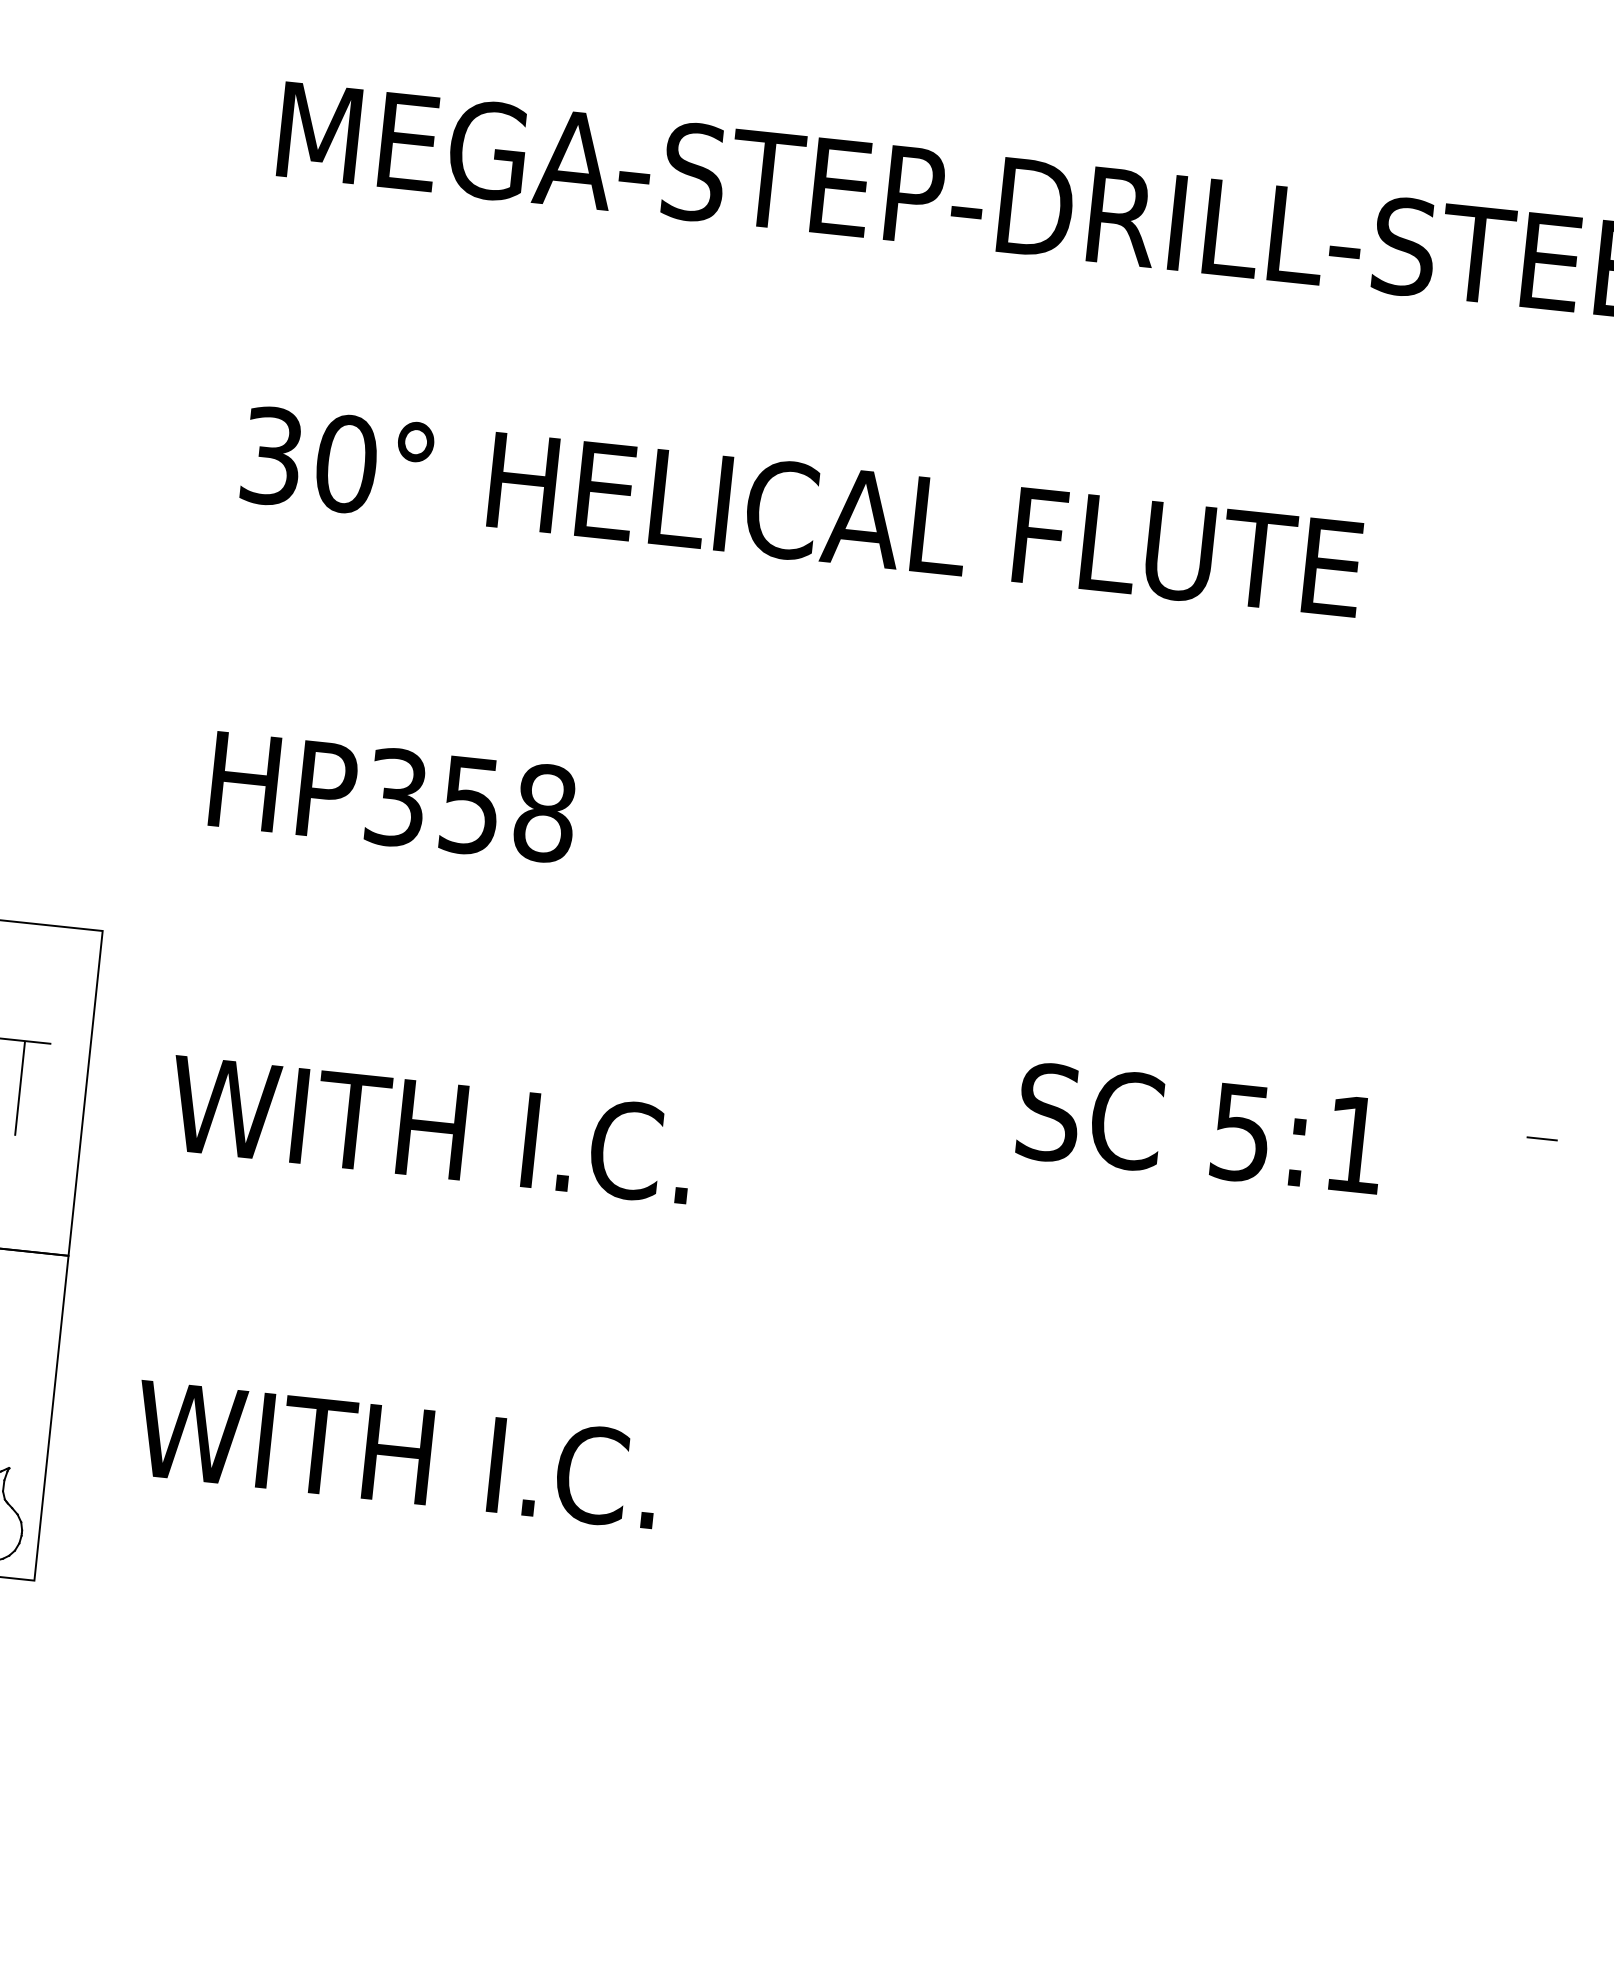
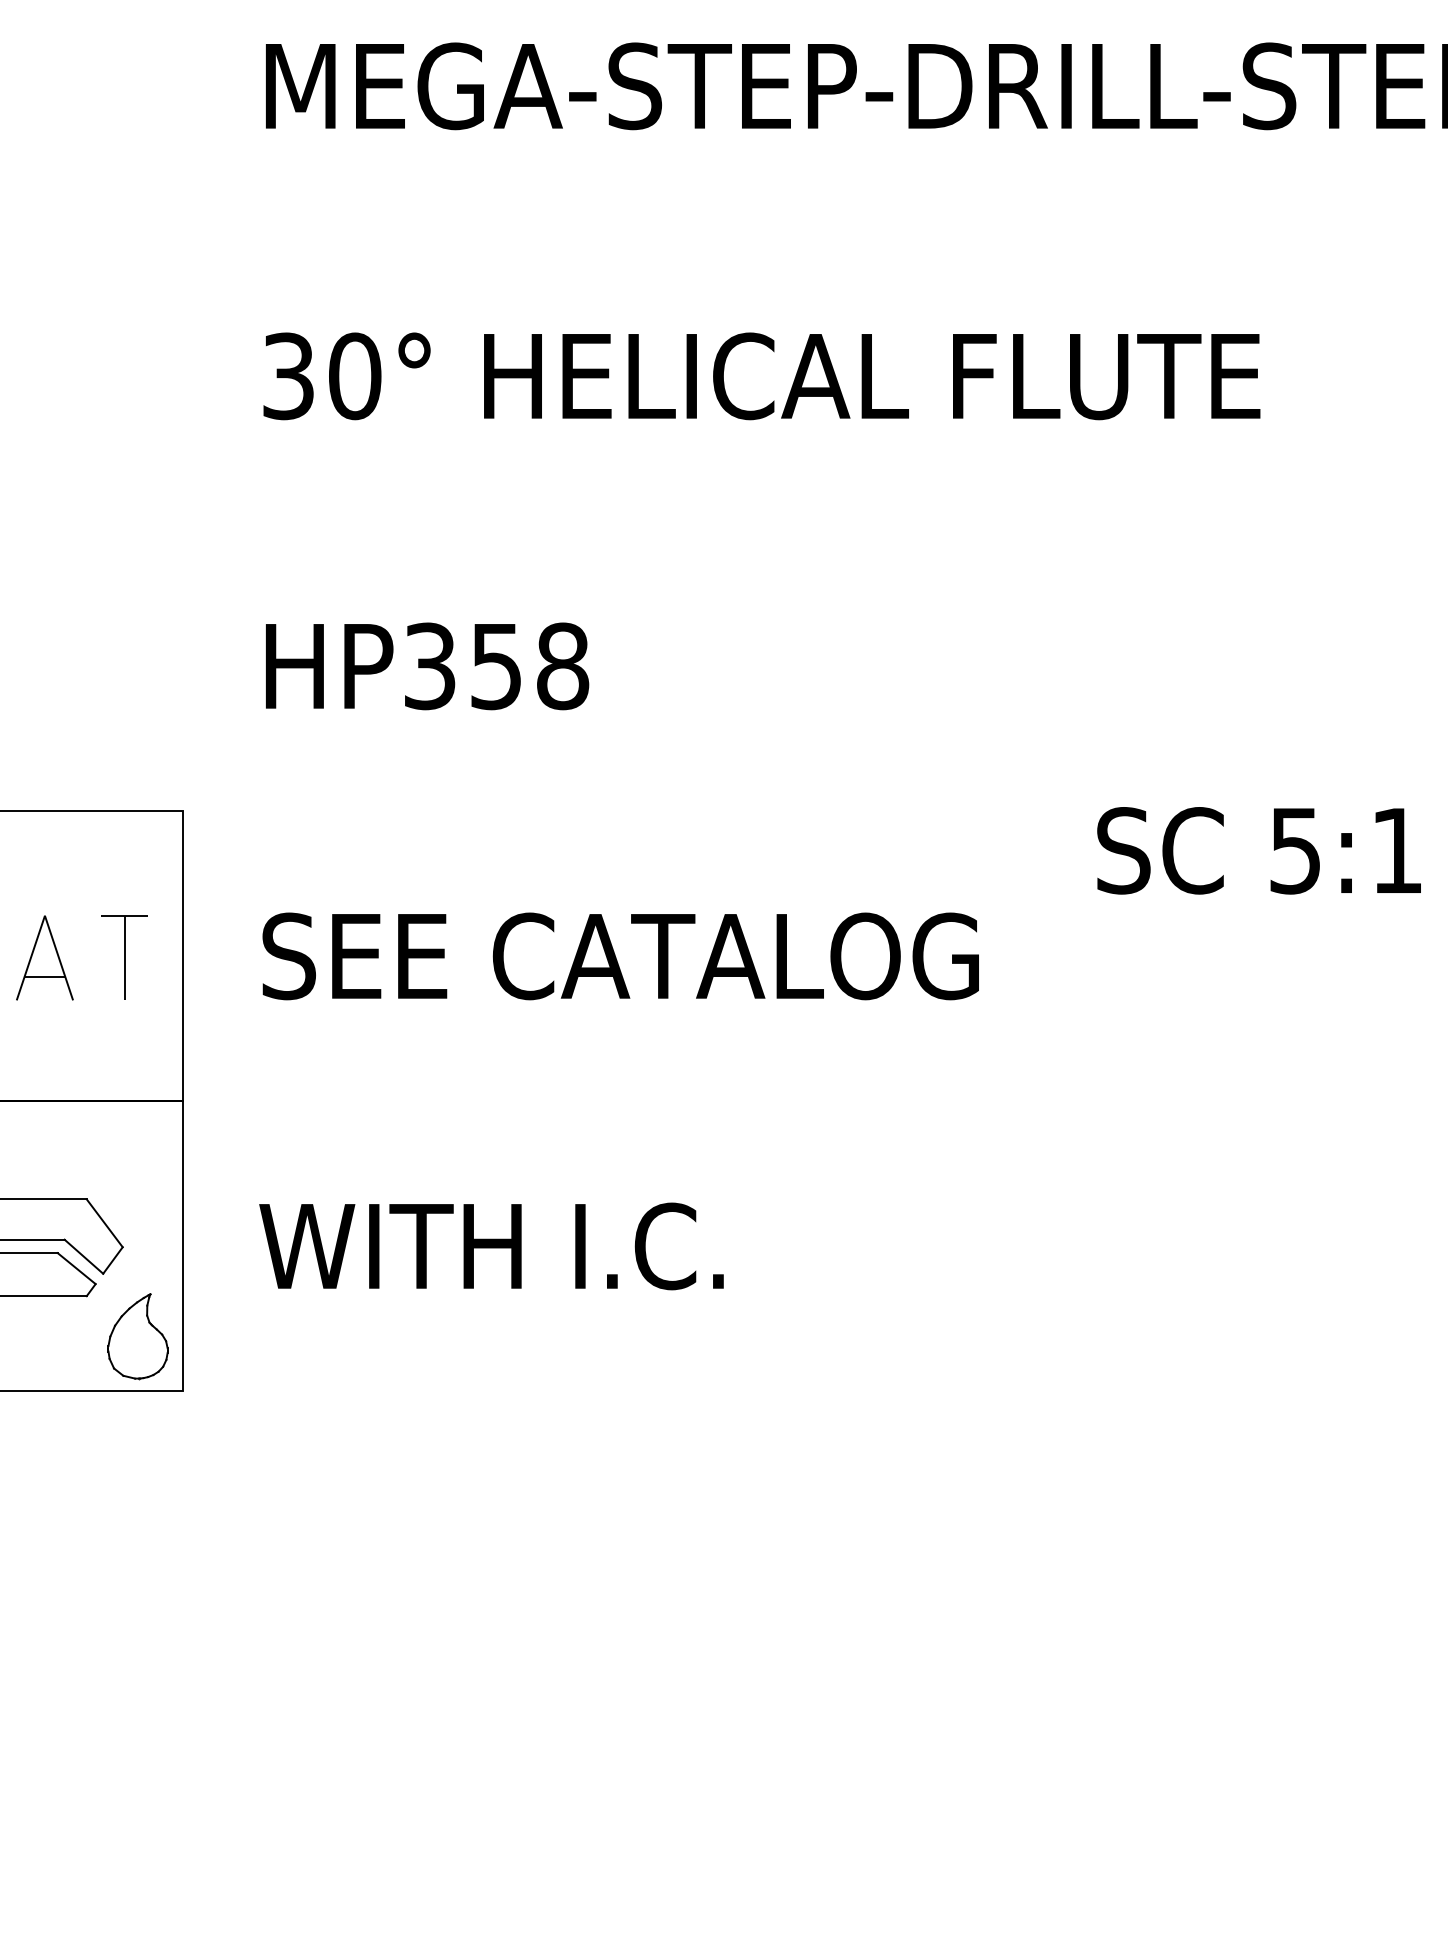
text: (1199, 1127) -> (1258, 850), moved
text: (573, 1144) -> (618, 956), WITH I.C. -> SEE CATALOG

